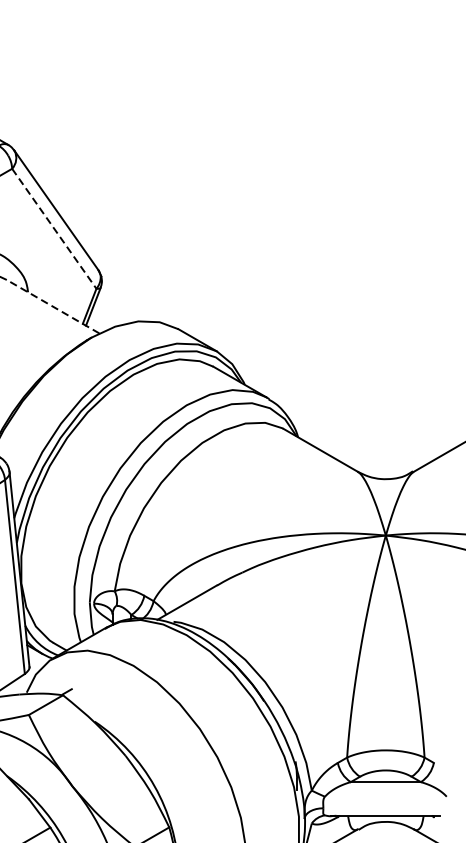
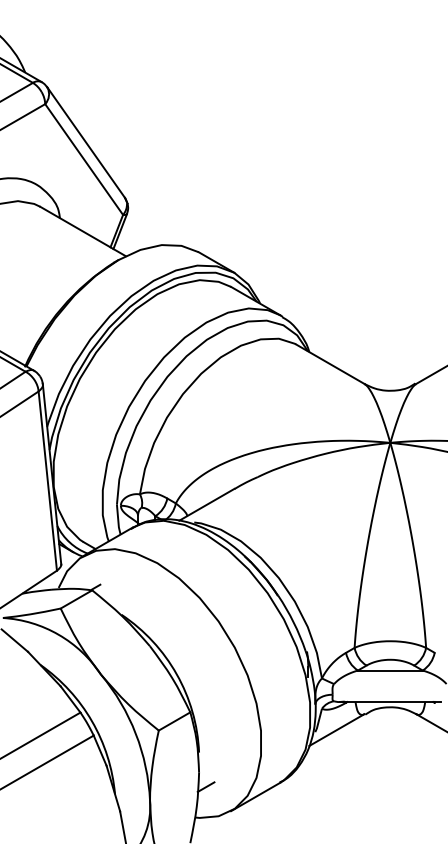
line: (54, 228) -> (84, 159), dashed -> solid
line: (52, 306) -> (82, 231), dashed -> solid

